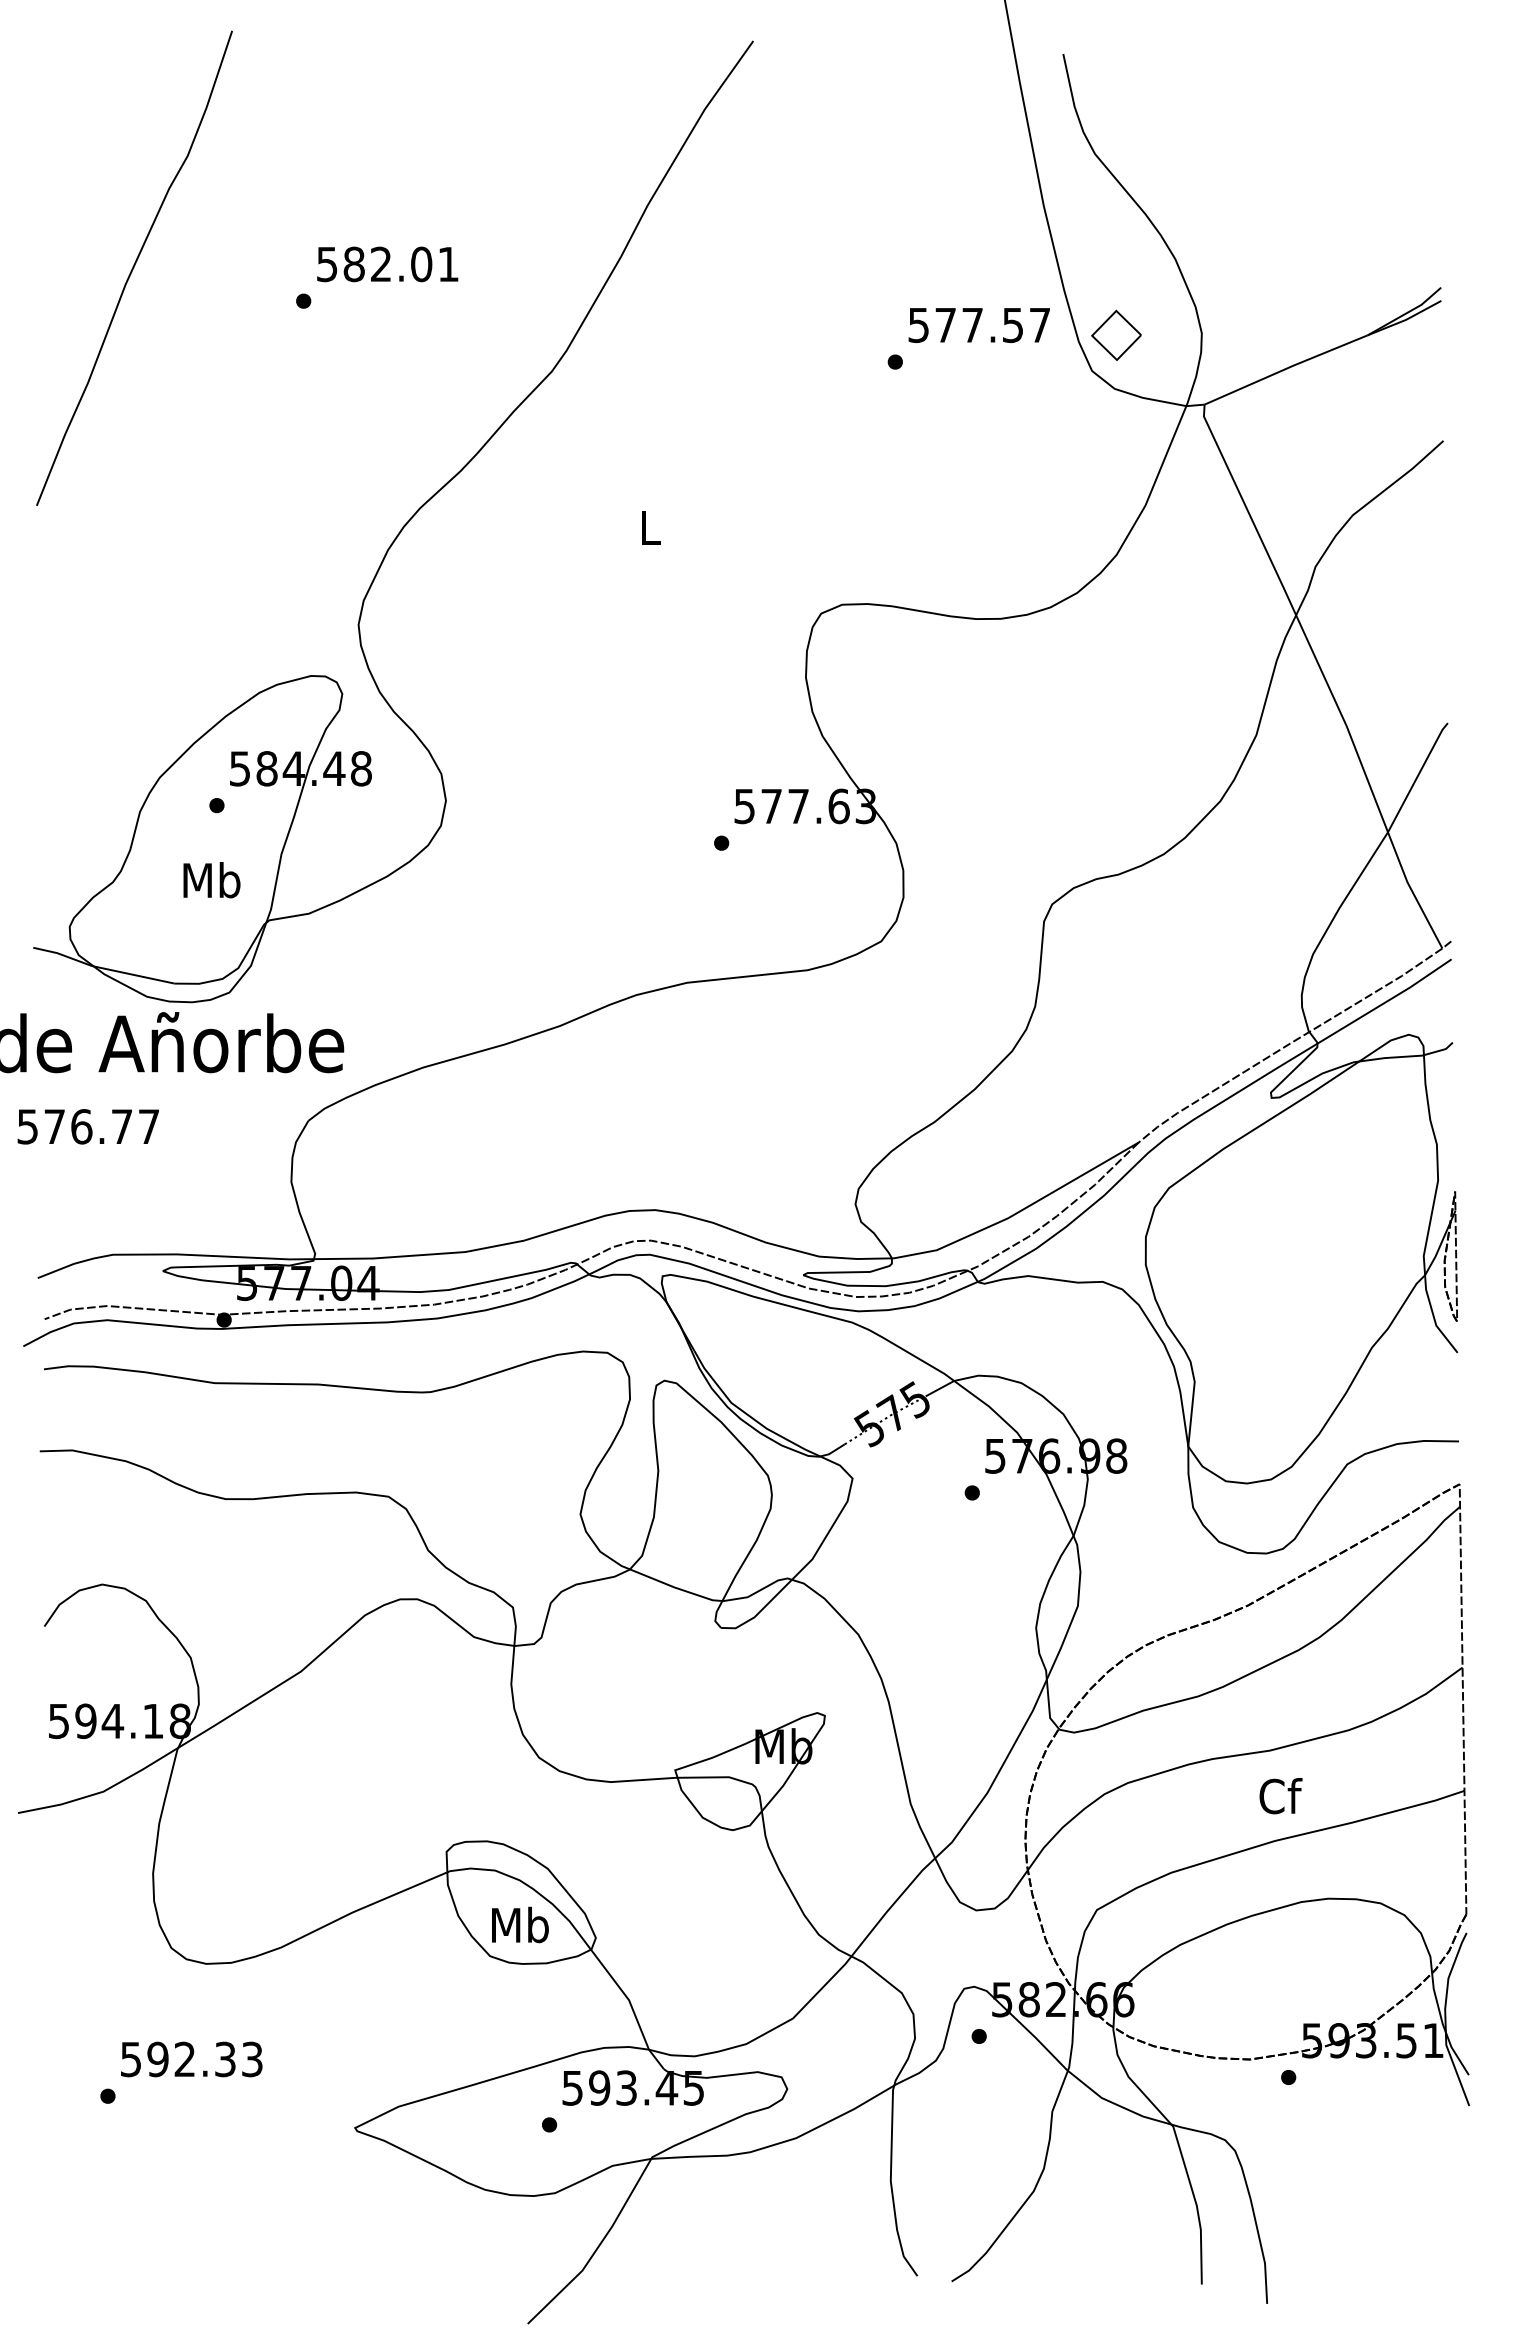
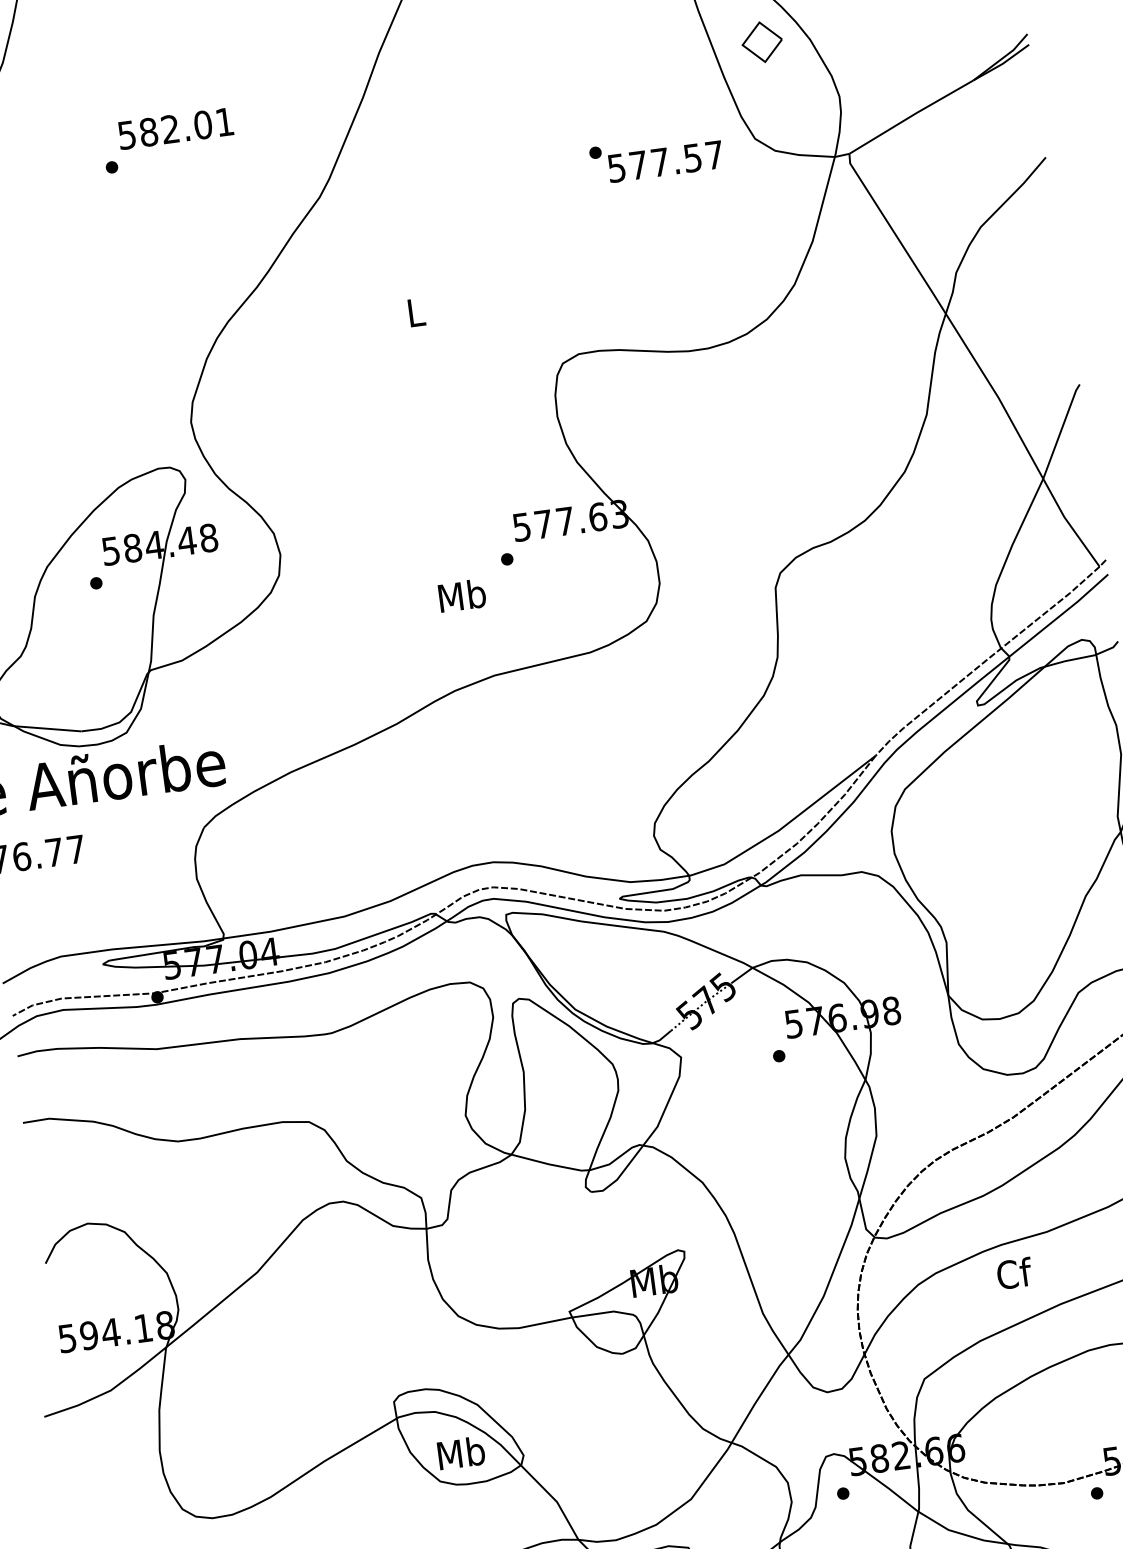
text: (978, 325) -> (664, 161), moved
part: (1116, 334) -> (762, 41), moved
text: (211, 880) -> (461, 596), moved
text: (1280, 1796) -> (1014, 1273), moved

